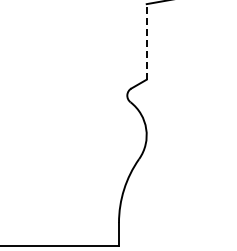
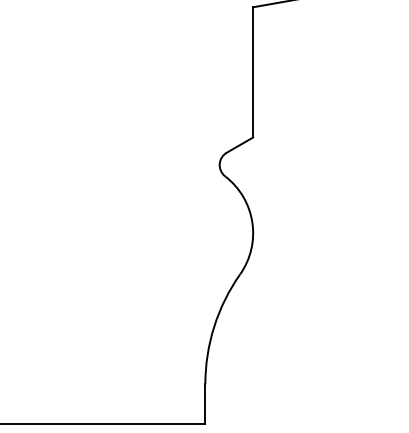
line: (146, 41) -> (252, 71), dashed -> solid

